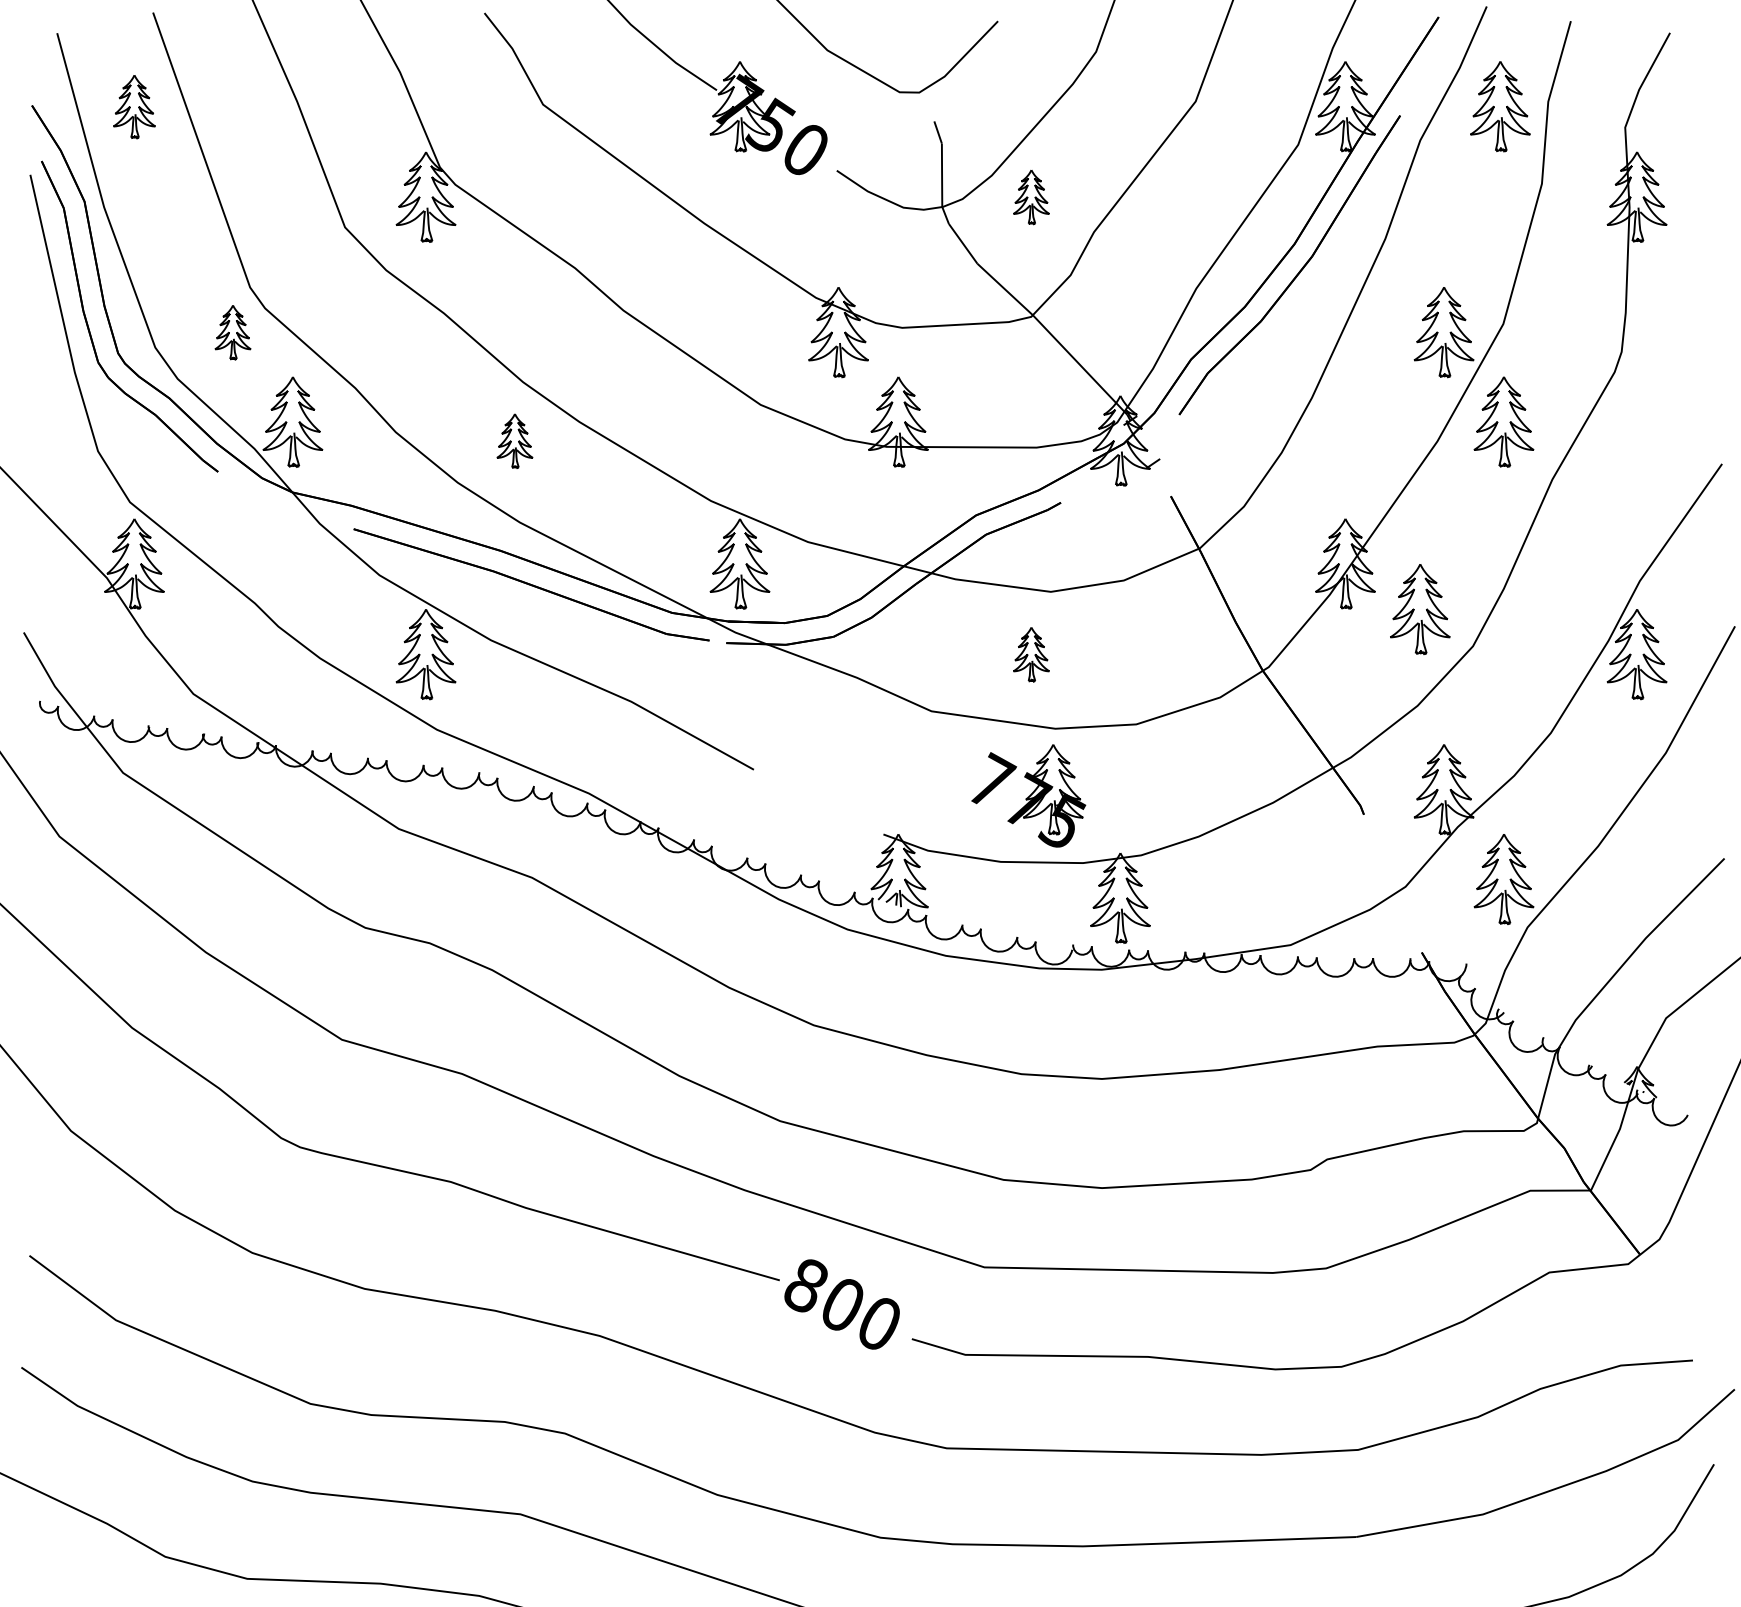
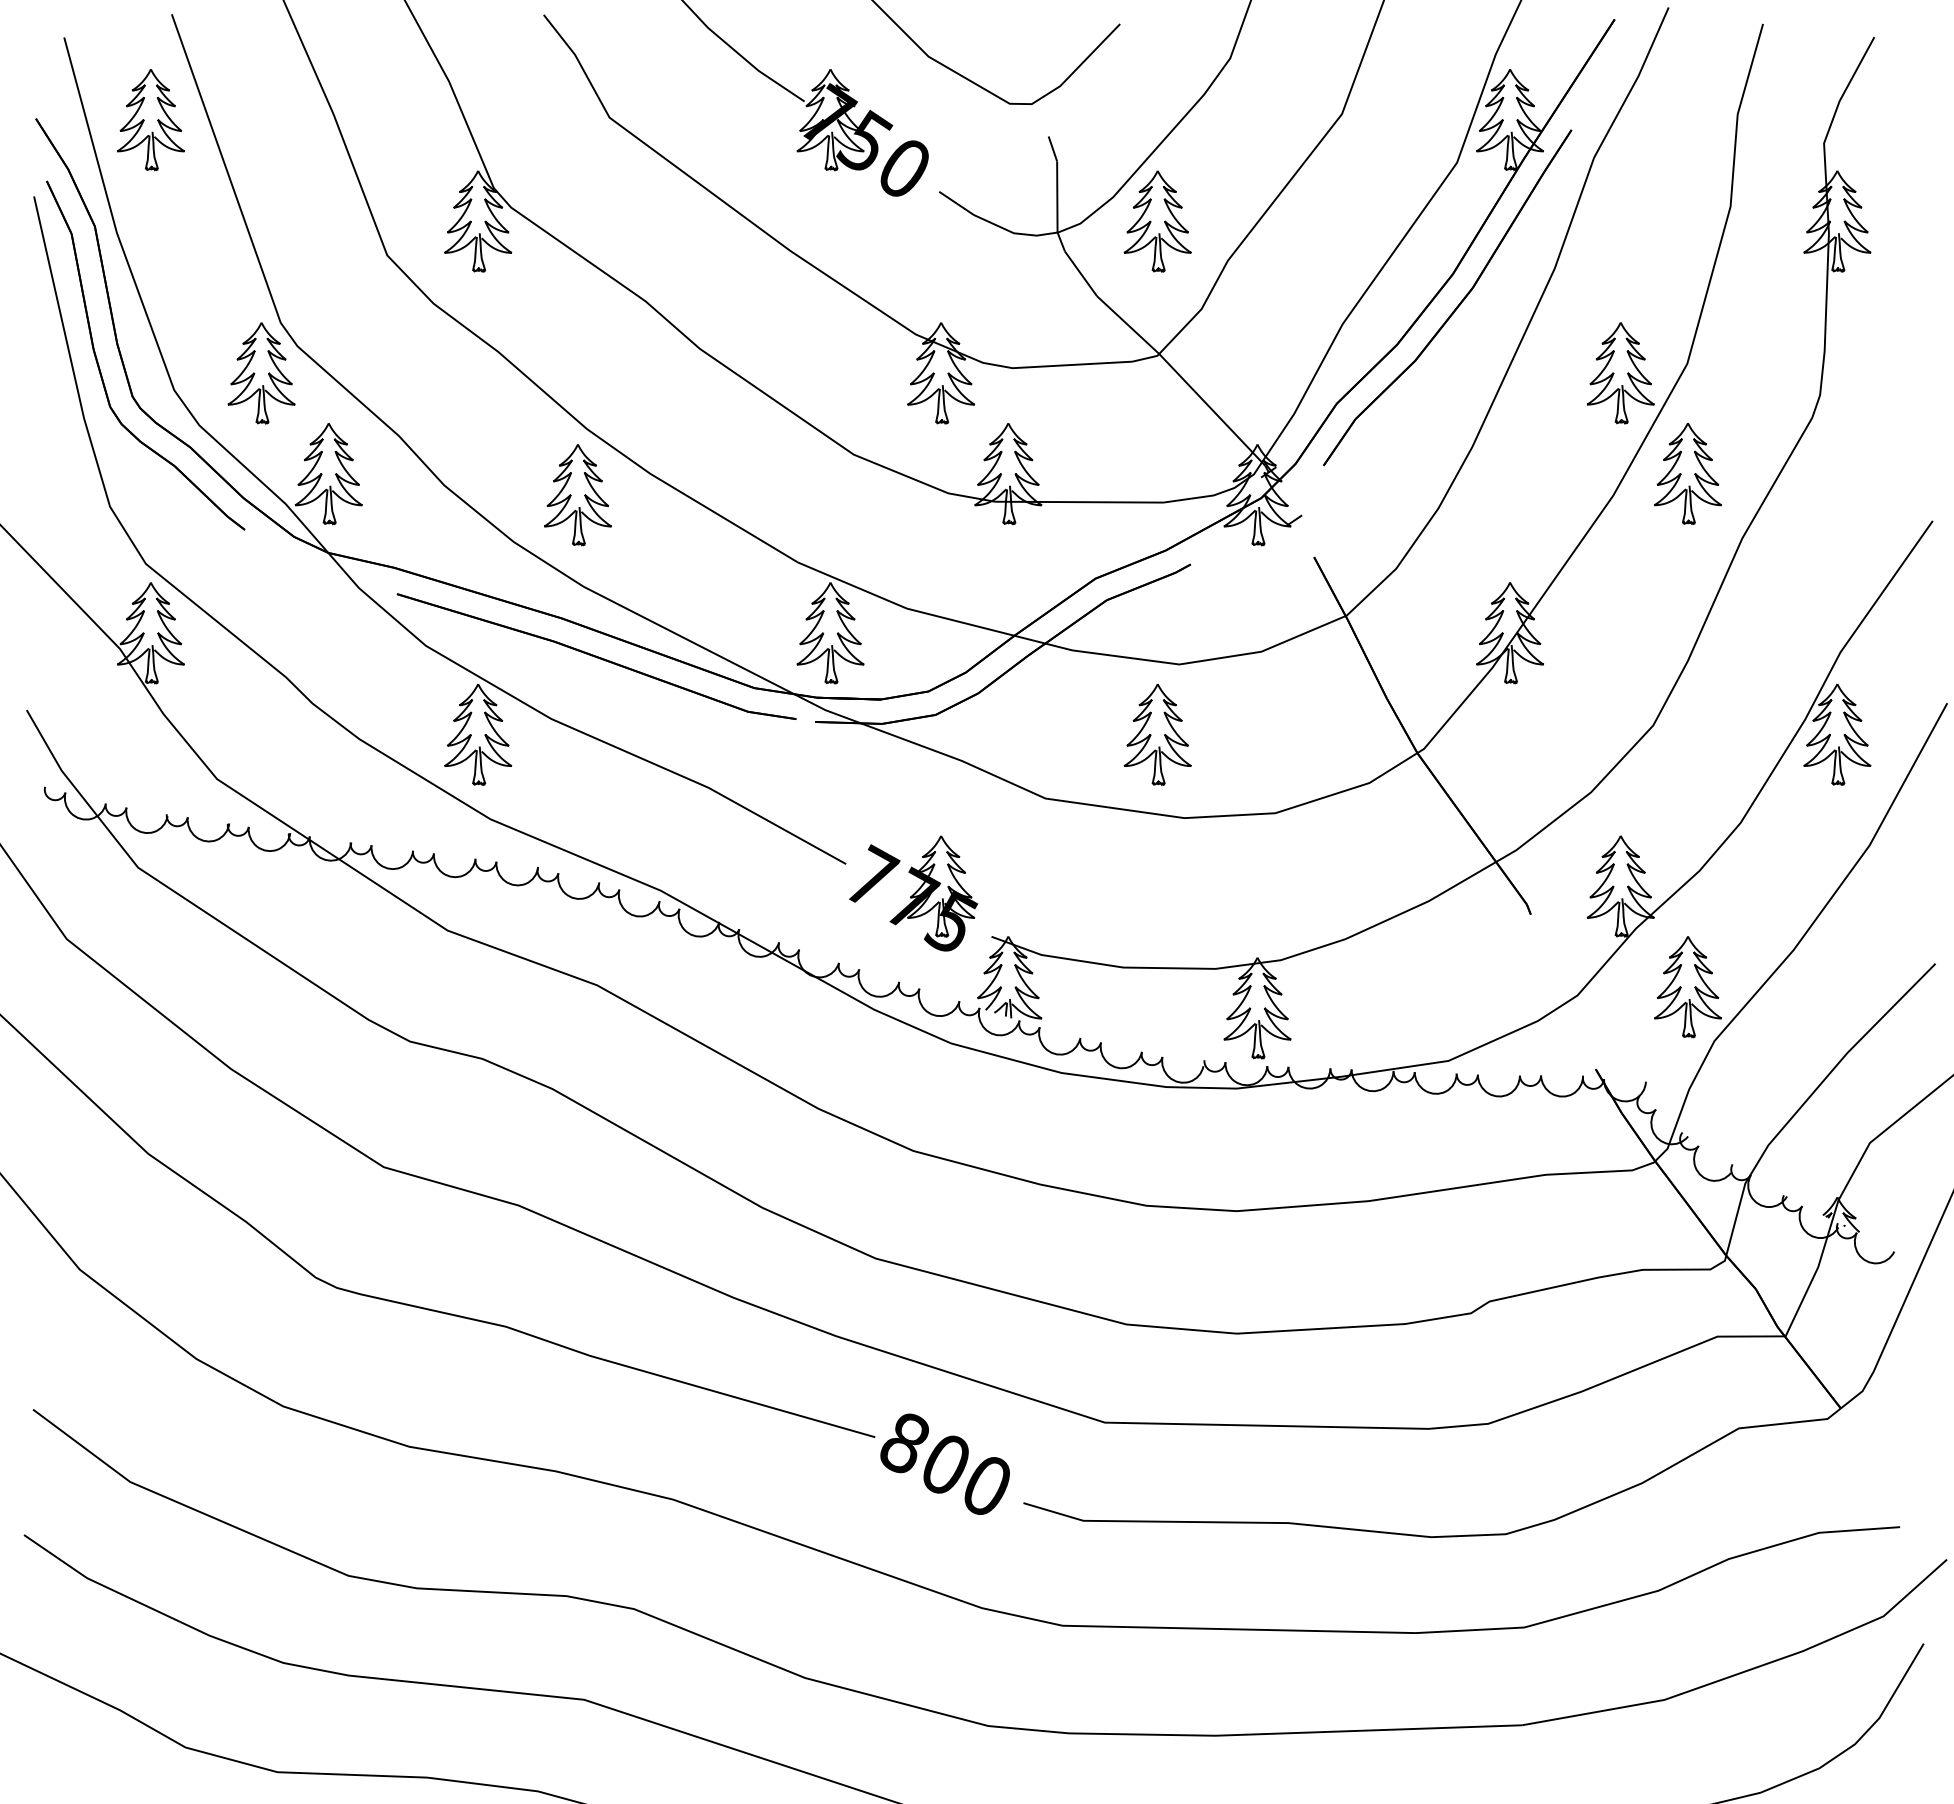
part: (134, 107) -> (150, 120), size x1.43
part: (1499, 107) -> (1683, 120), removed
part: (1031, 197) -> (1157, 221), size x1.67
part: (232, 332) -> (261, 373), size x1.67
part: (514, 441) -> (577, 495), size x1.67
part: (1419, 609) -> (1593, 684), removed
part: (1031, 654) -> (1157, 734), size x1.67
part: (1028, 795) -> (913, 893), moved

